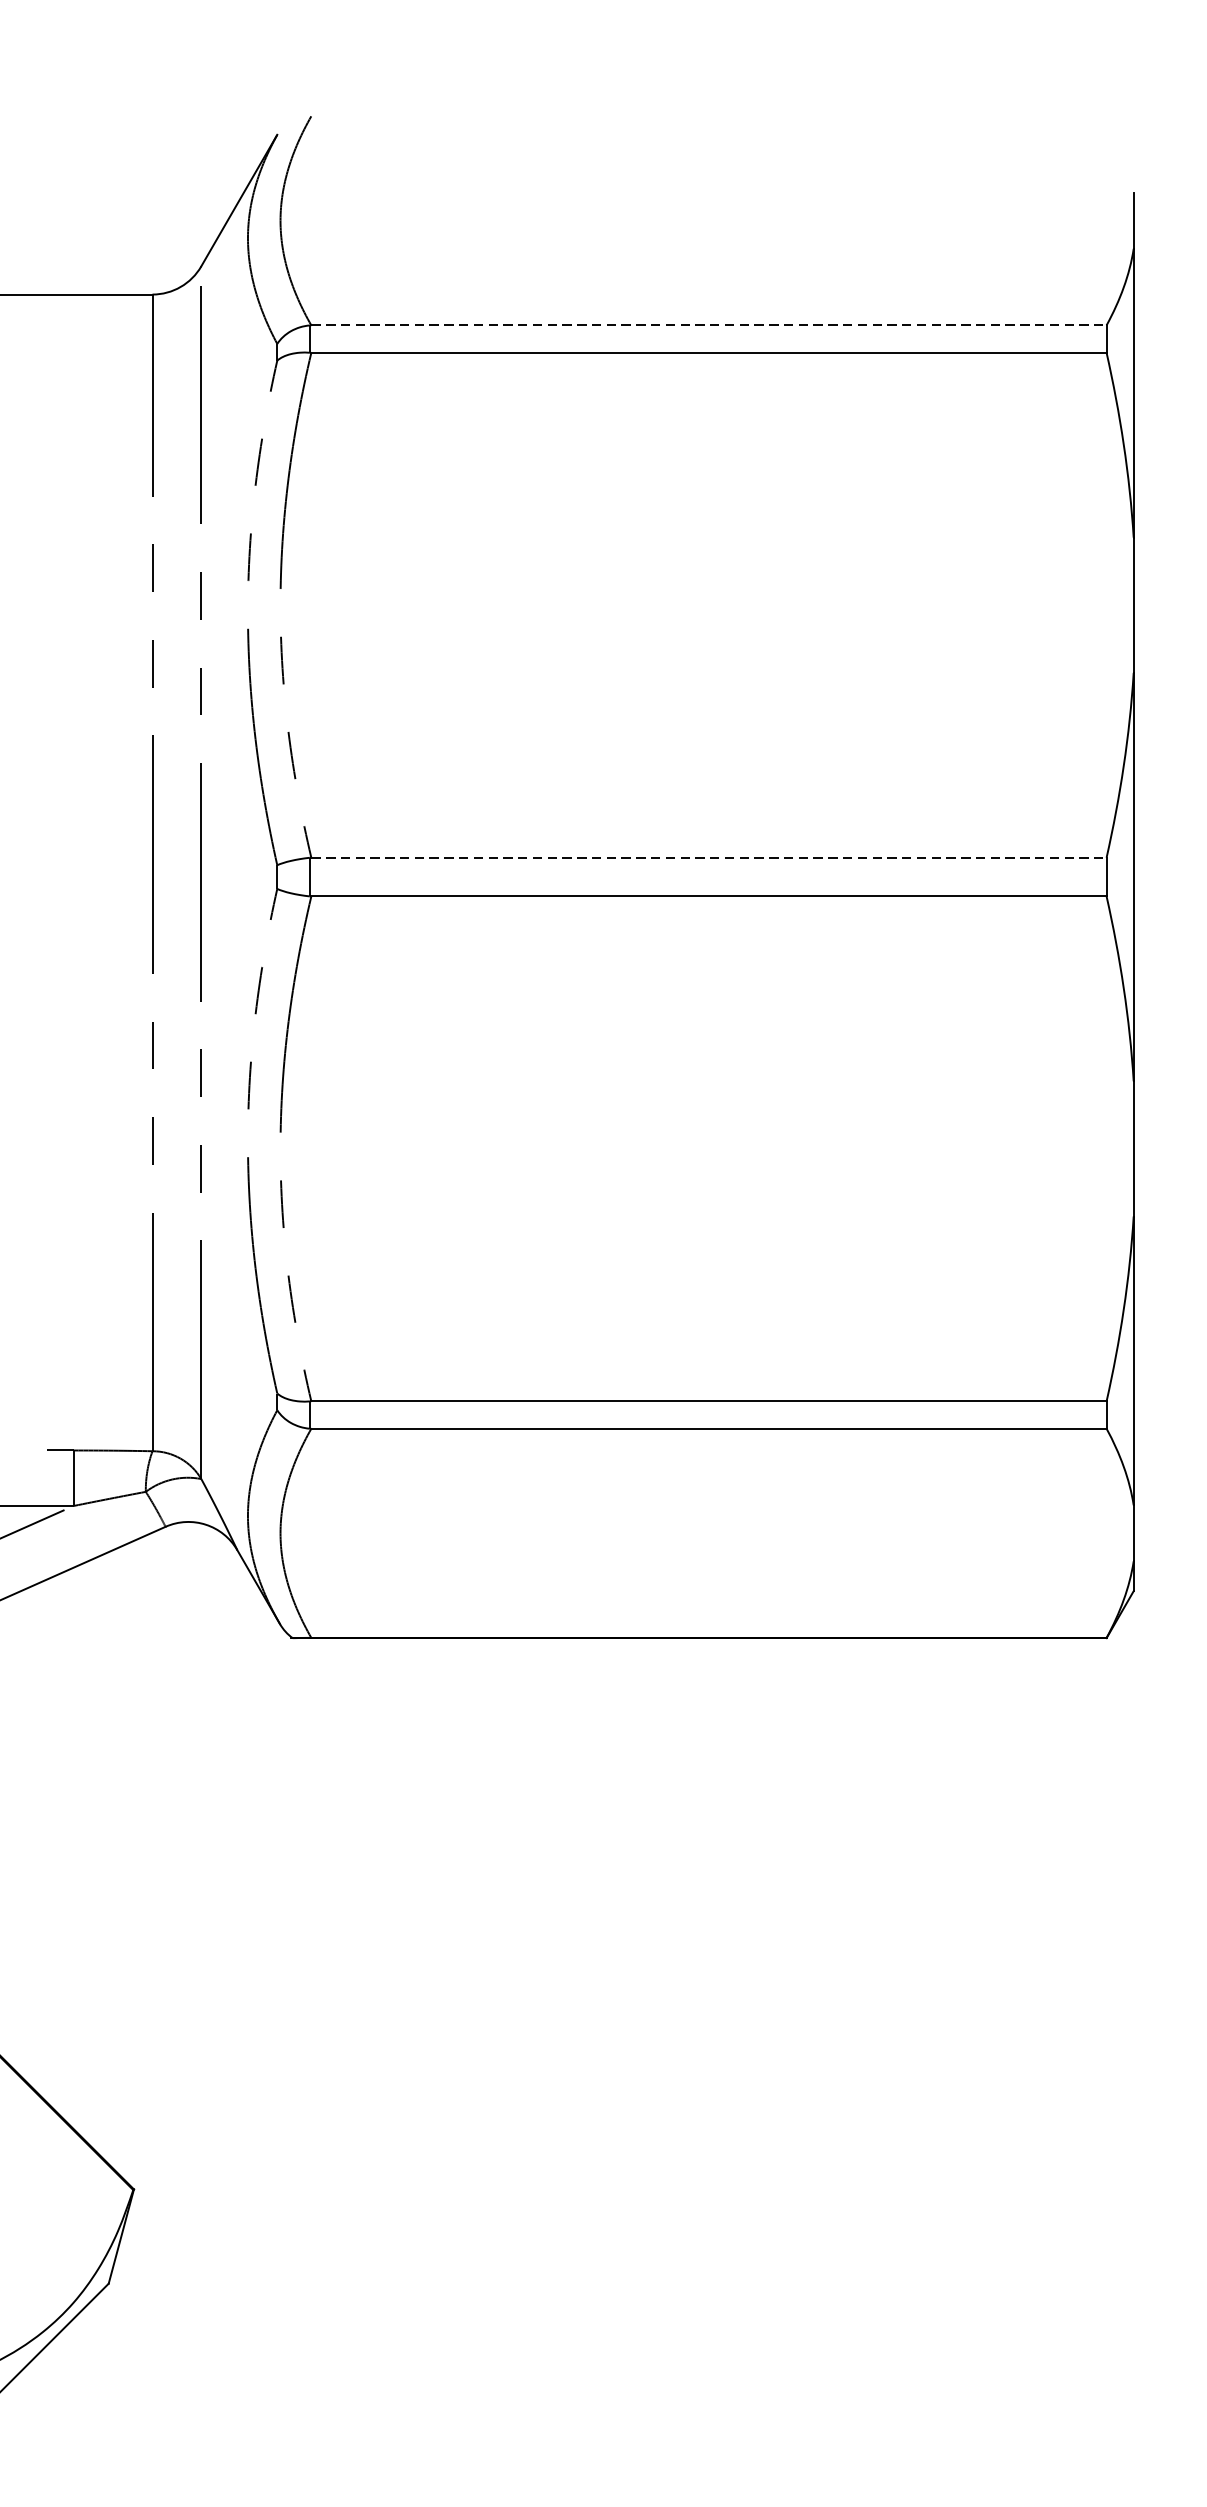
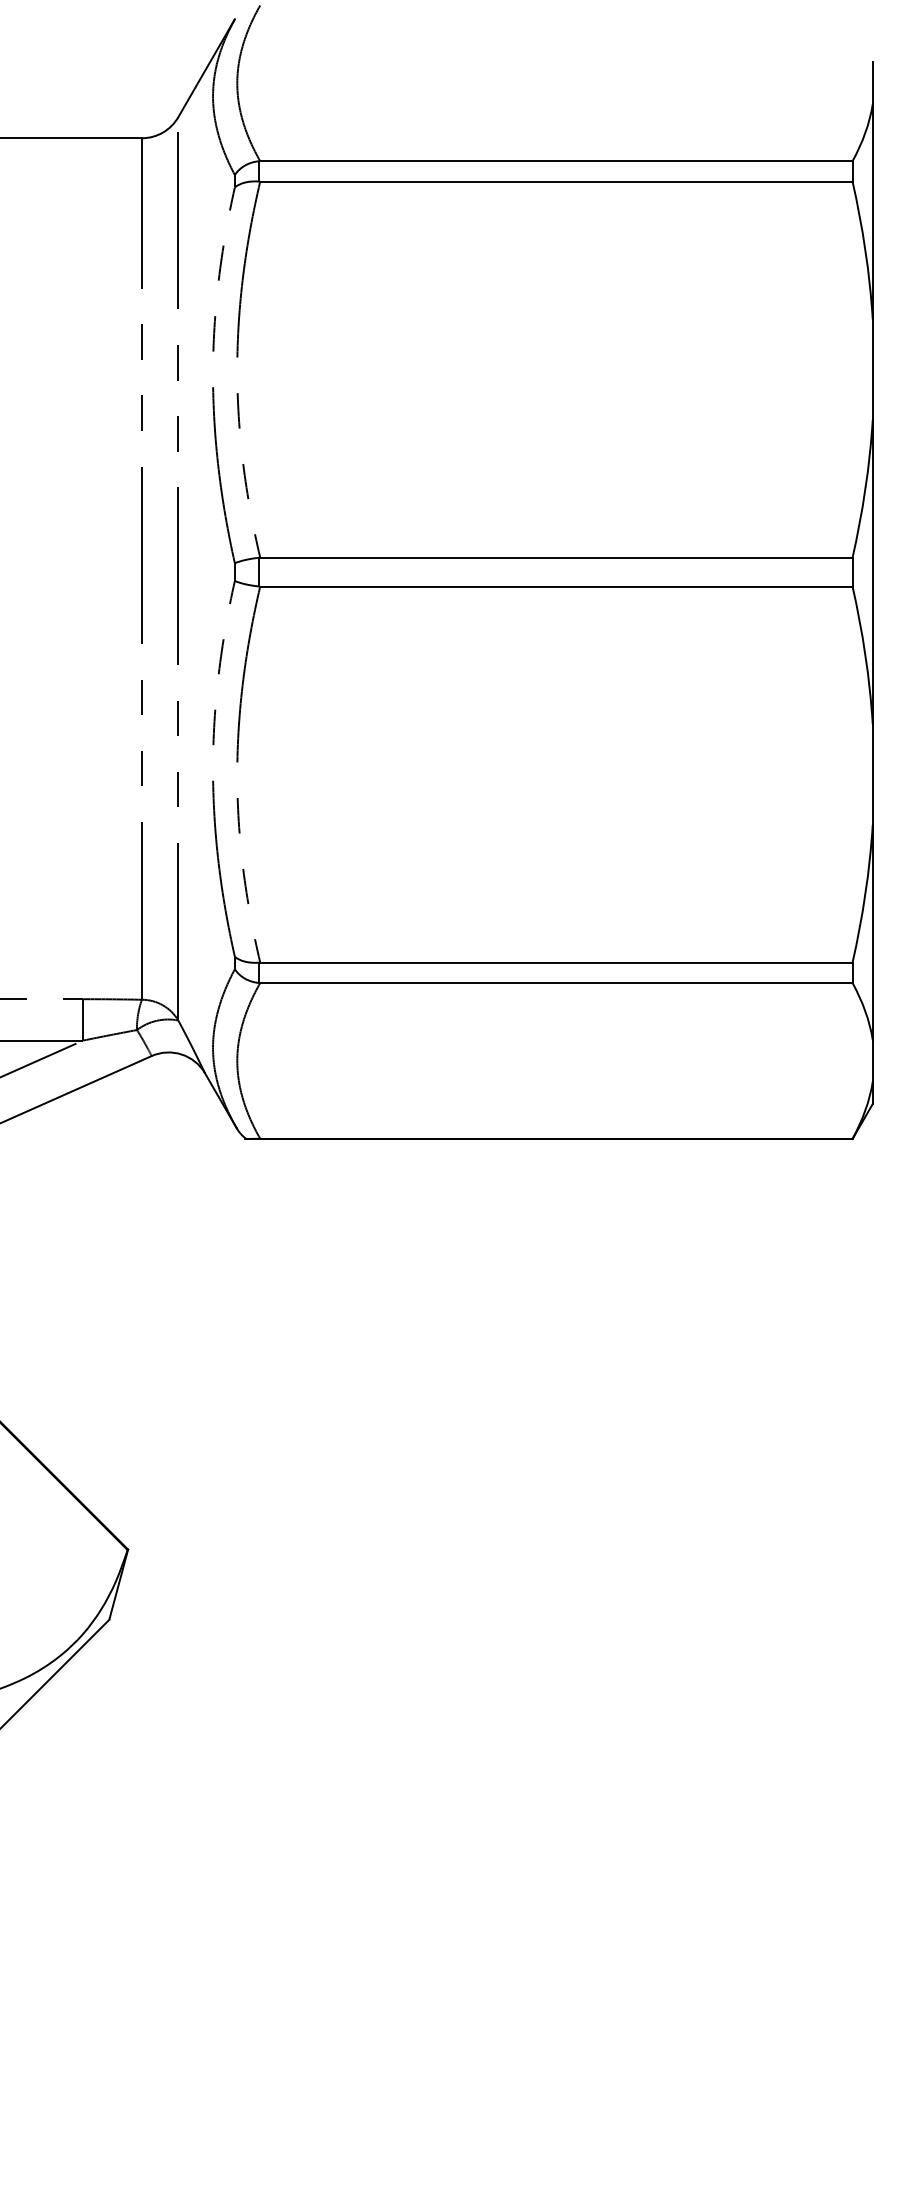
line: (709, 325) -> (556, 161), dashed -> solid
line: (709, 857) -> (556, 557), dashed -> solid

